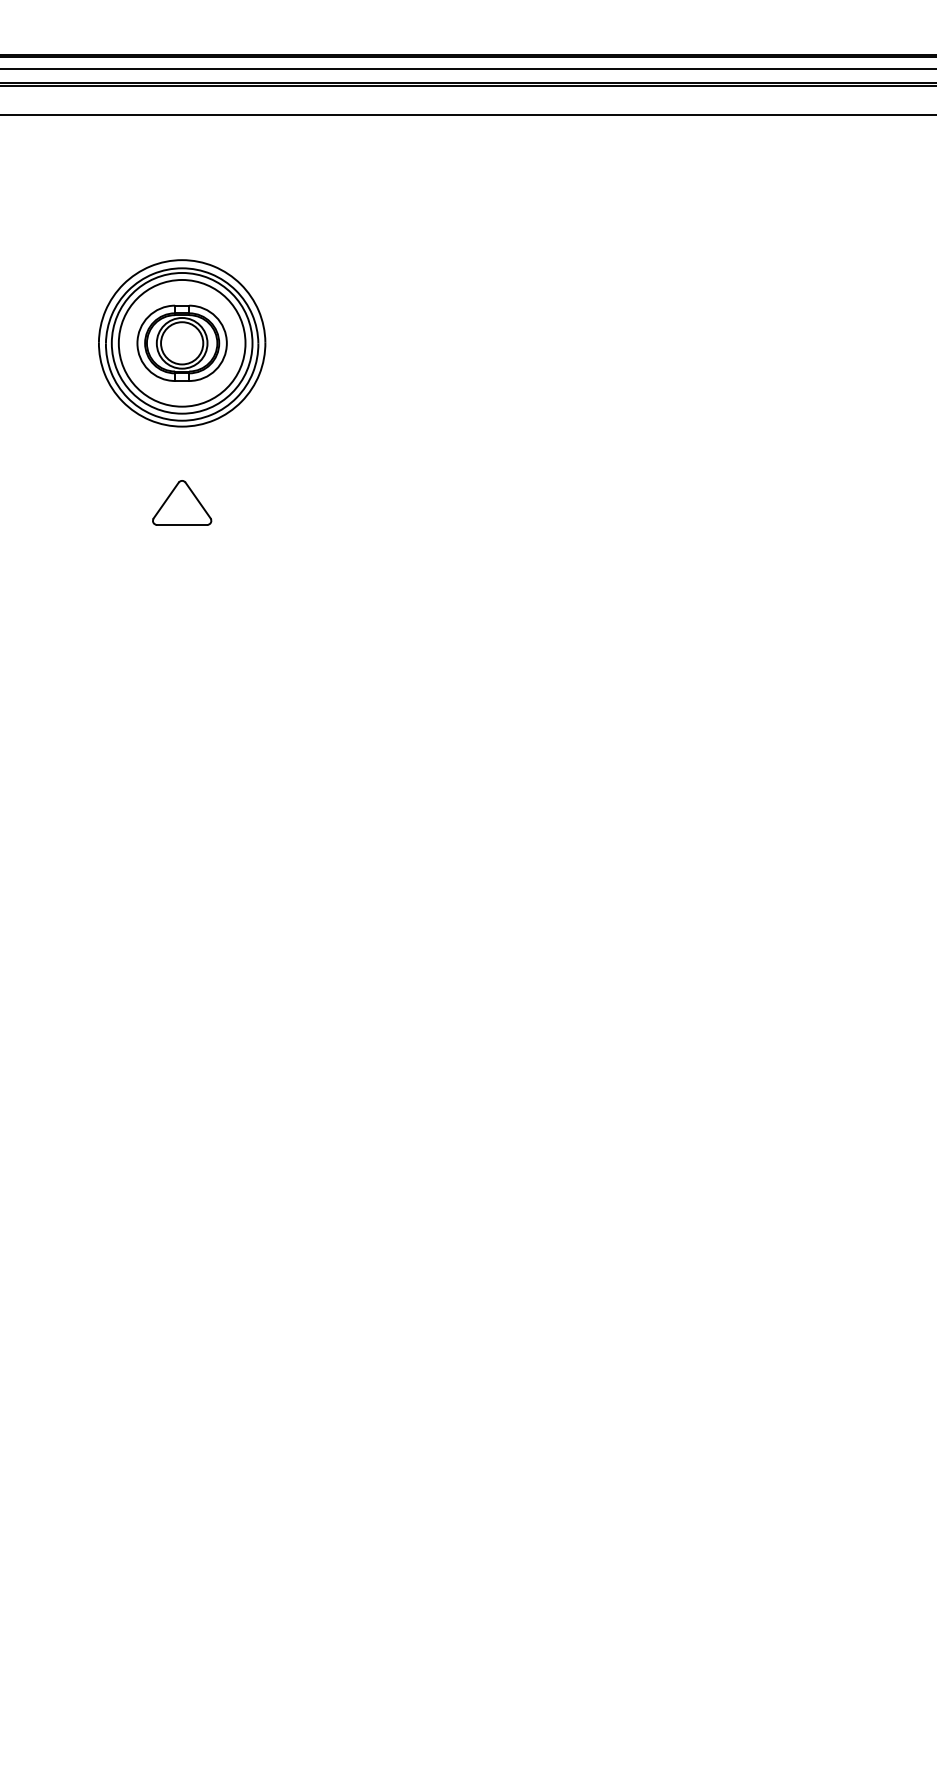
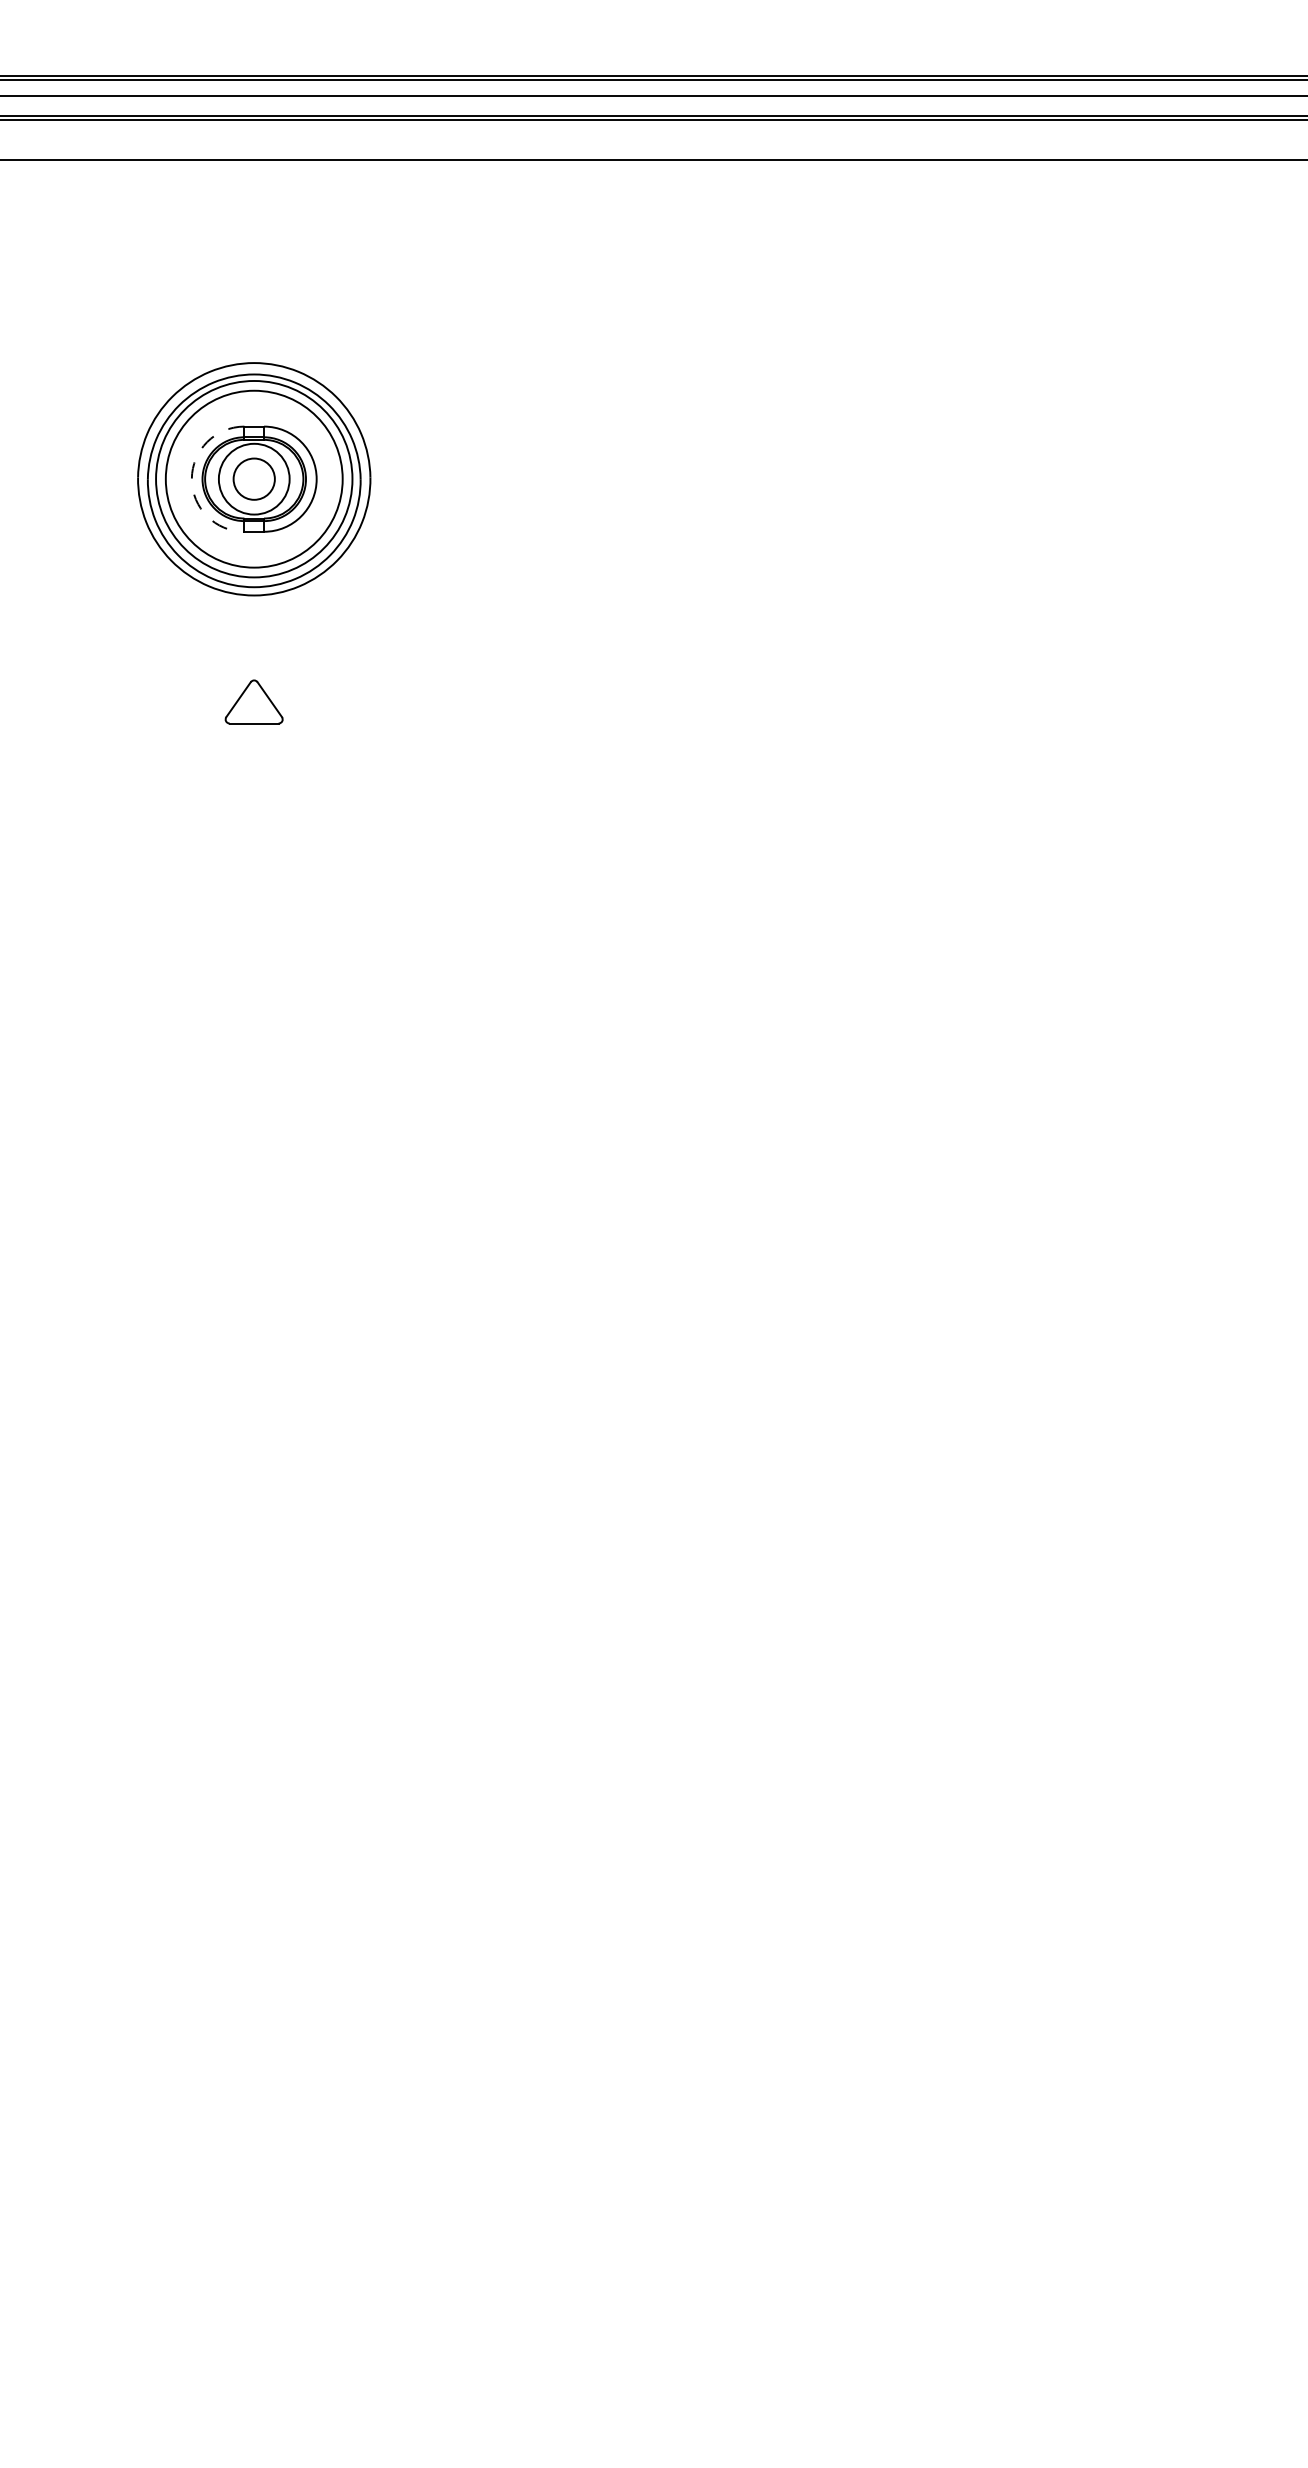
circle: (181, 342) -> (253, 478), size x0.7
arc: (137, 343) -> (191, 479), solid -> dashed
part: (181, 502) -> (253, 701), size x0.7

